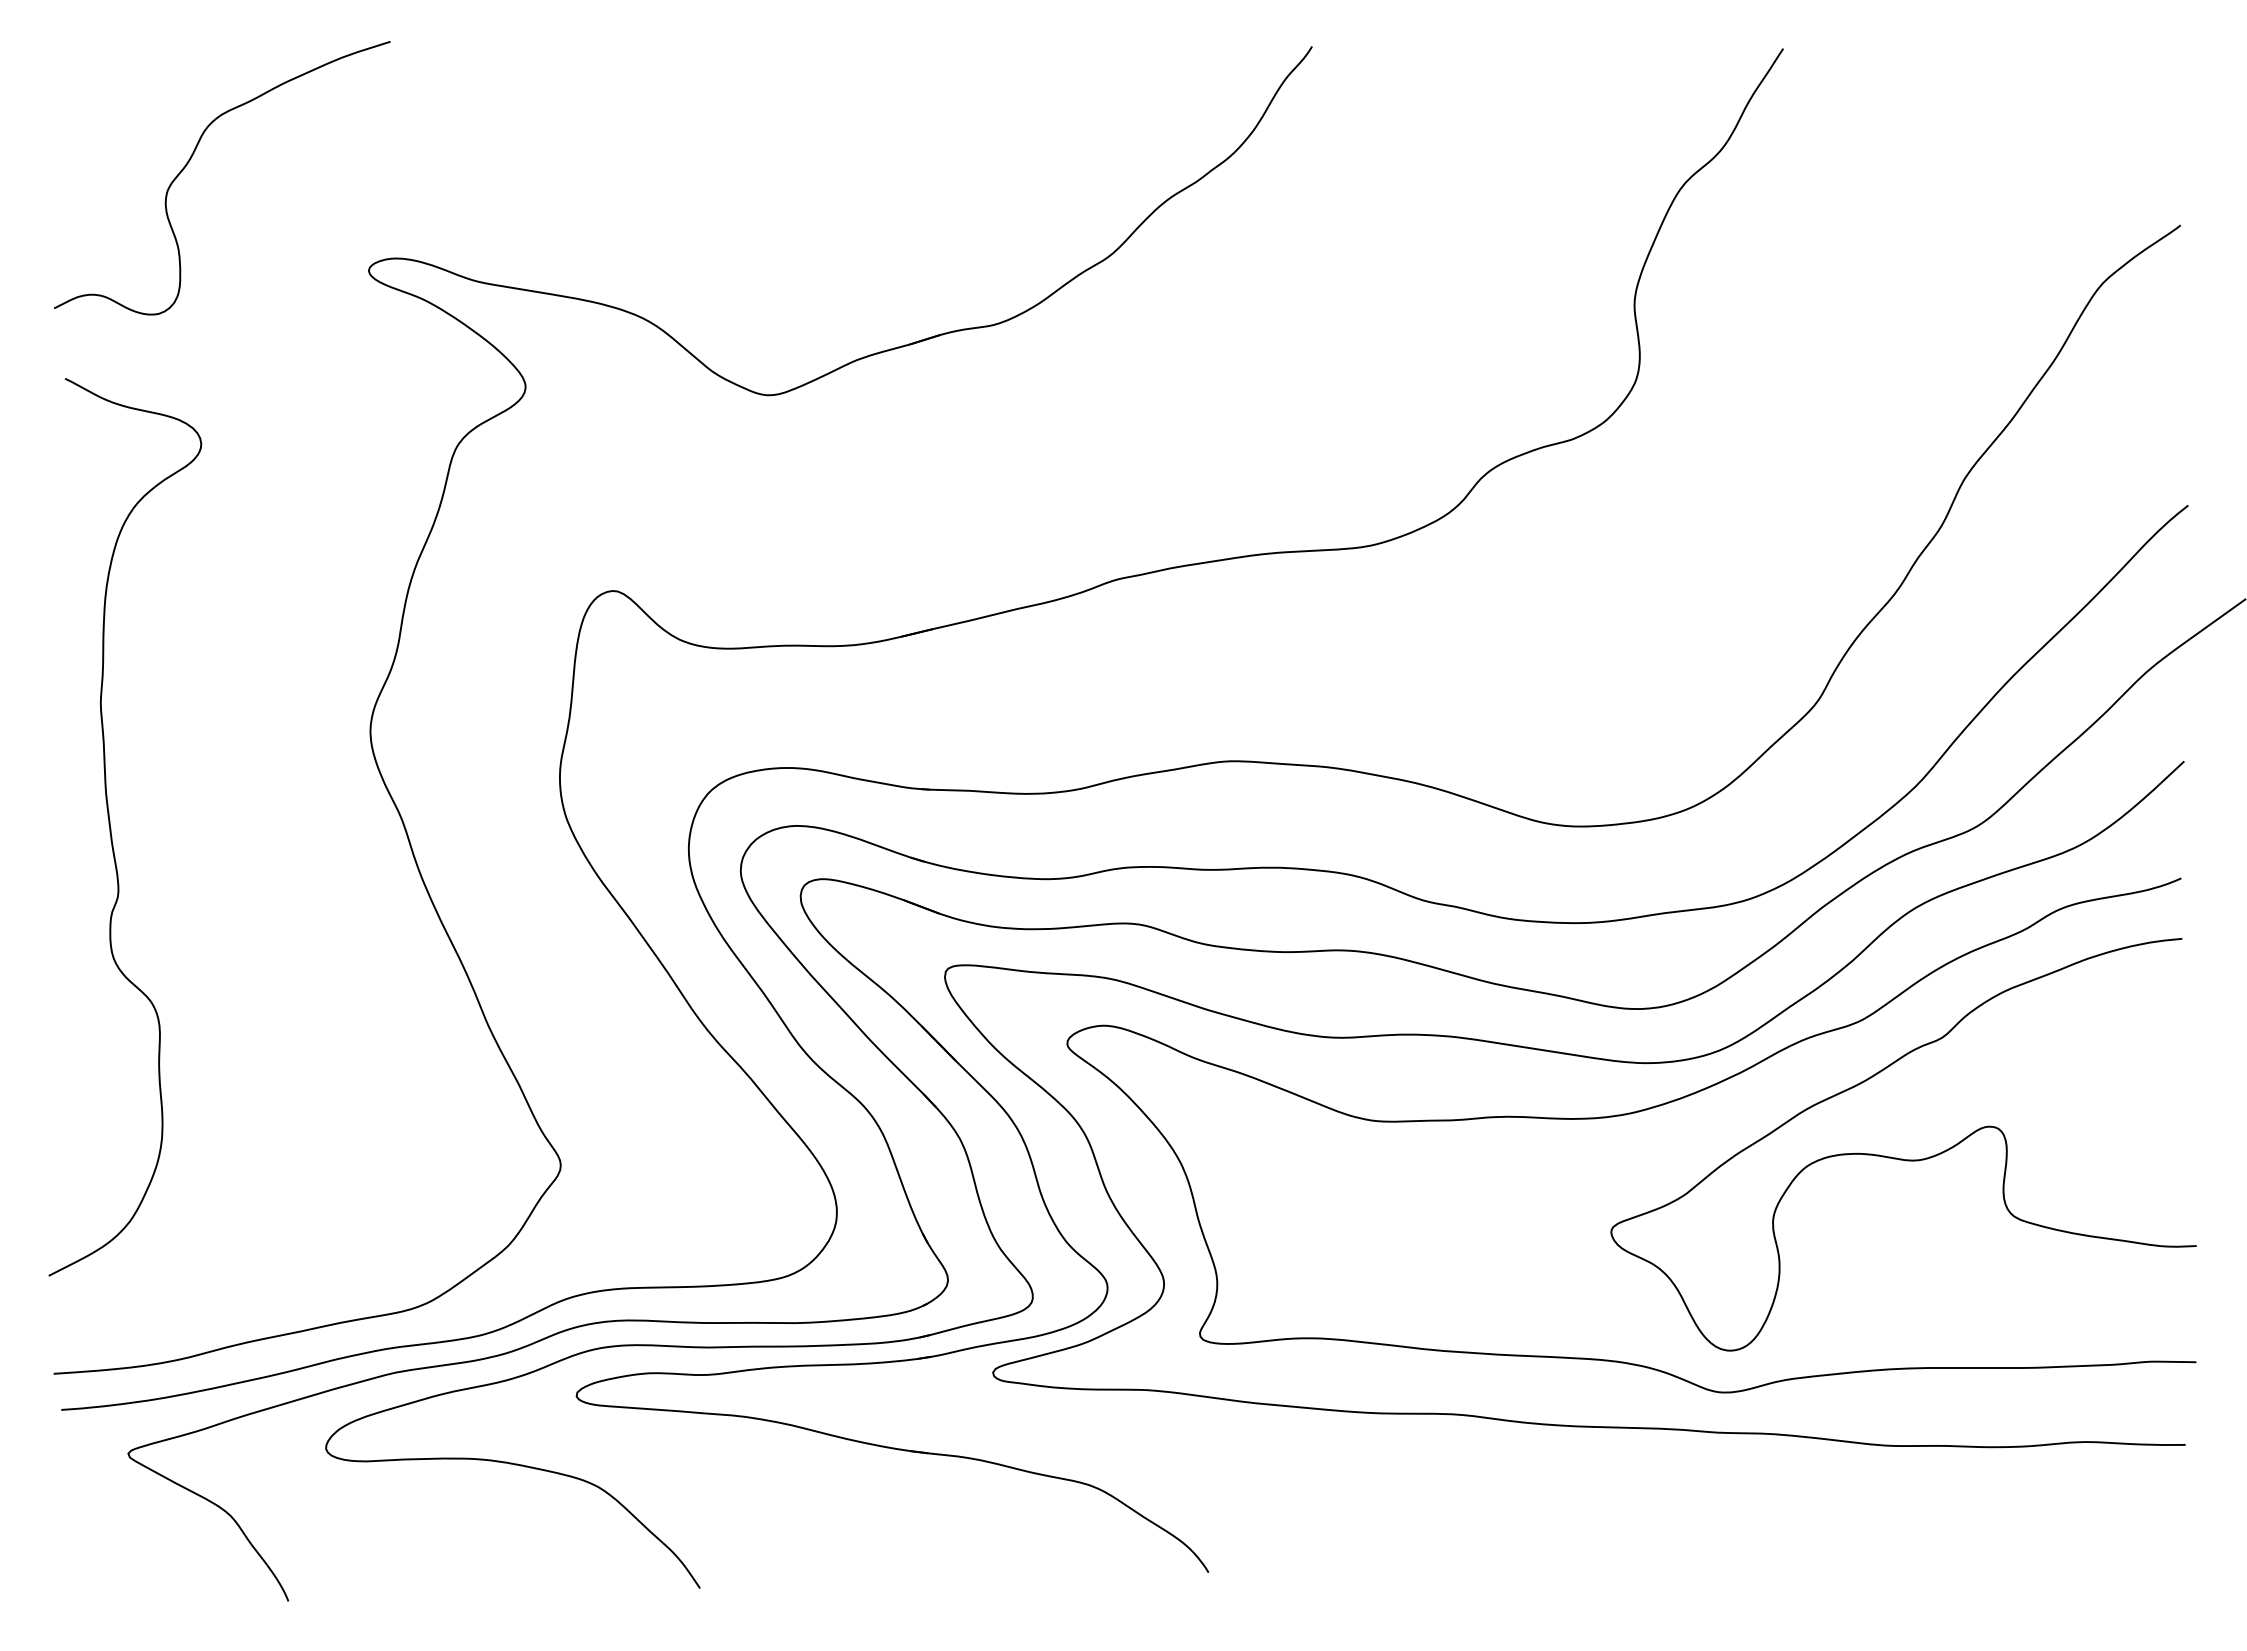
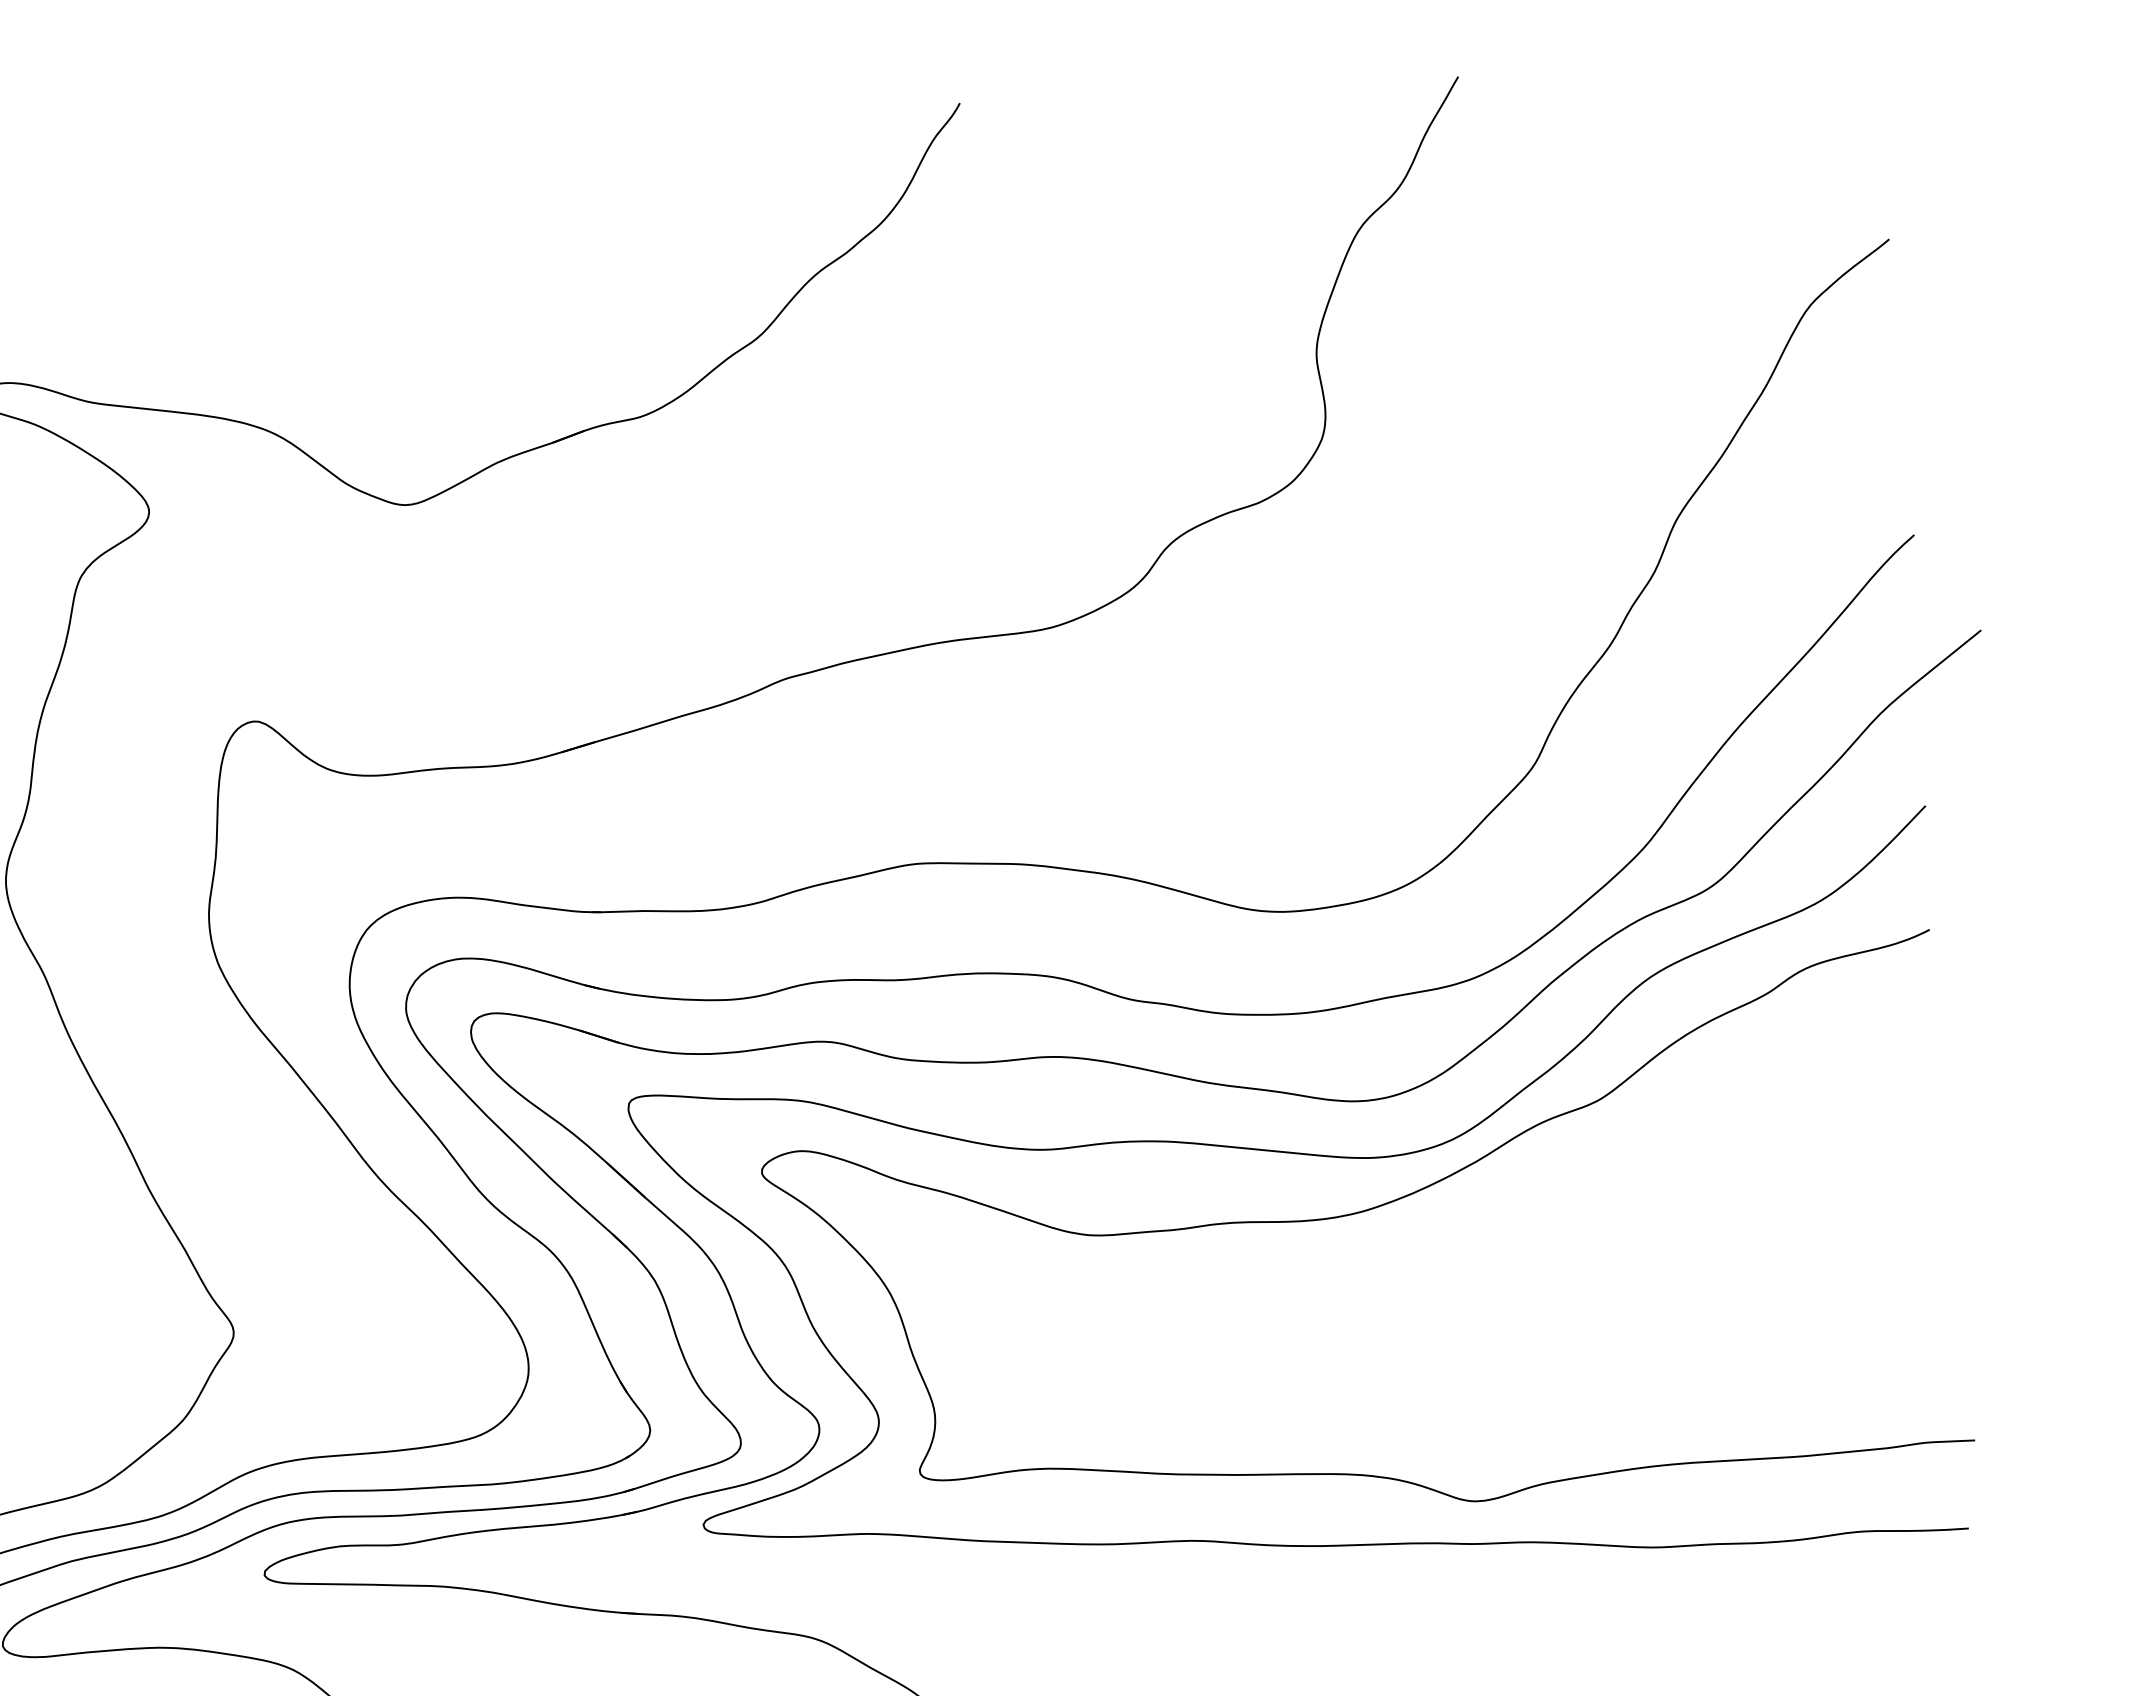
curve: (1902, 1158) -> (1651, 1242), removed

